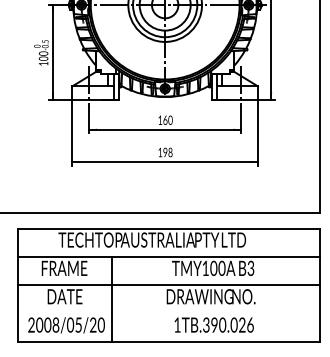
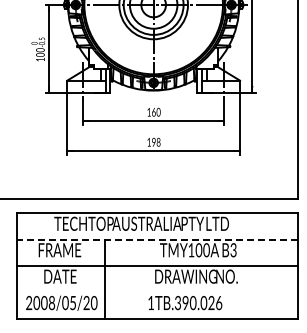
line: (169, 256) -> (157, 239), solid -> dashed
text: (214, 325) -> (185, 303), moved

